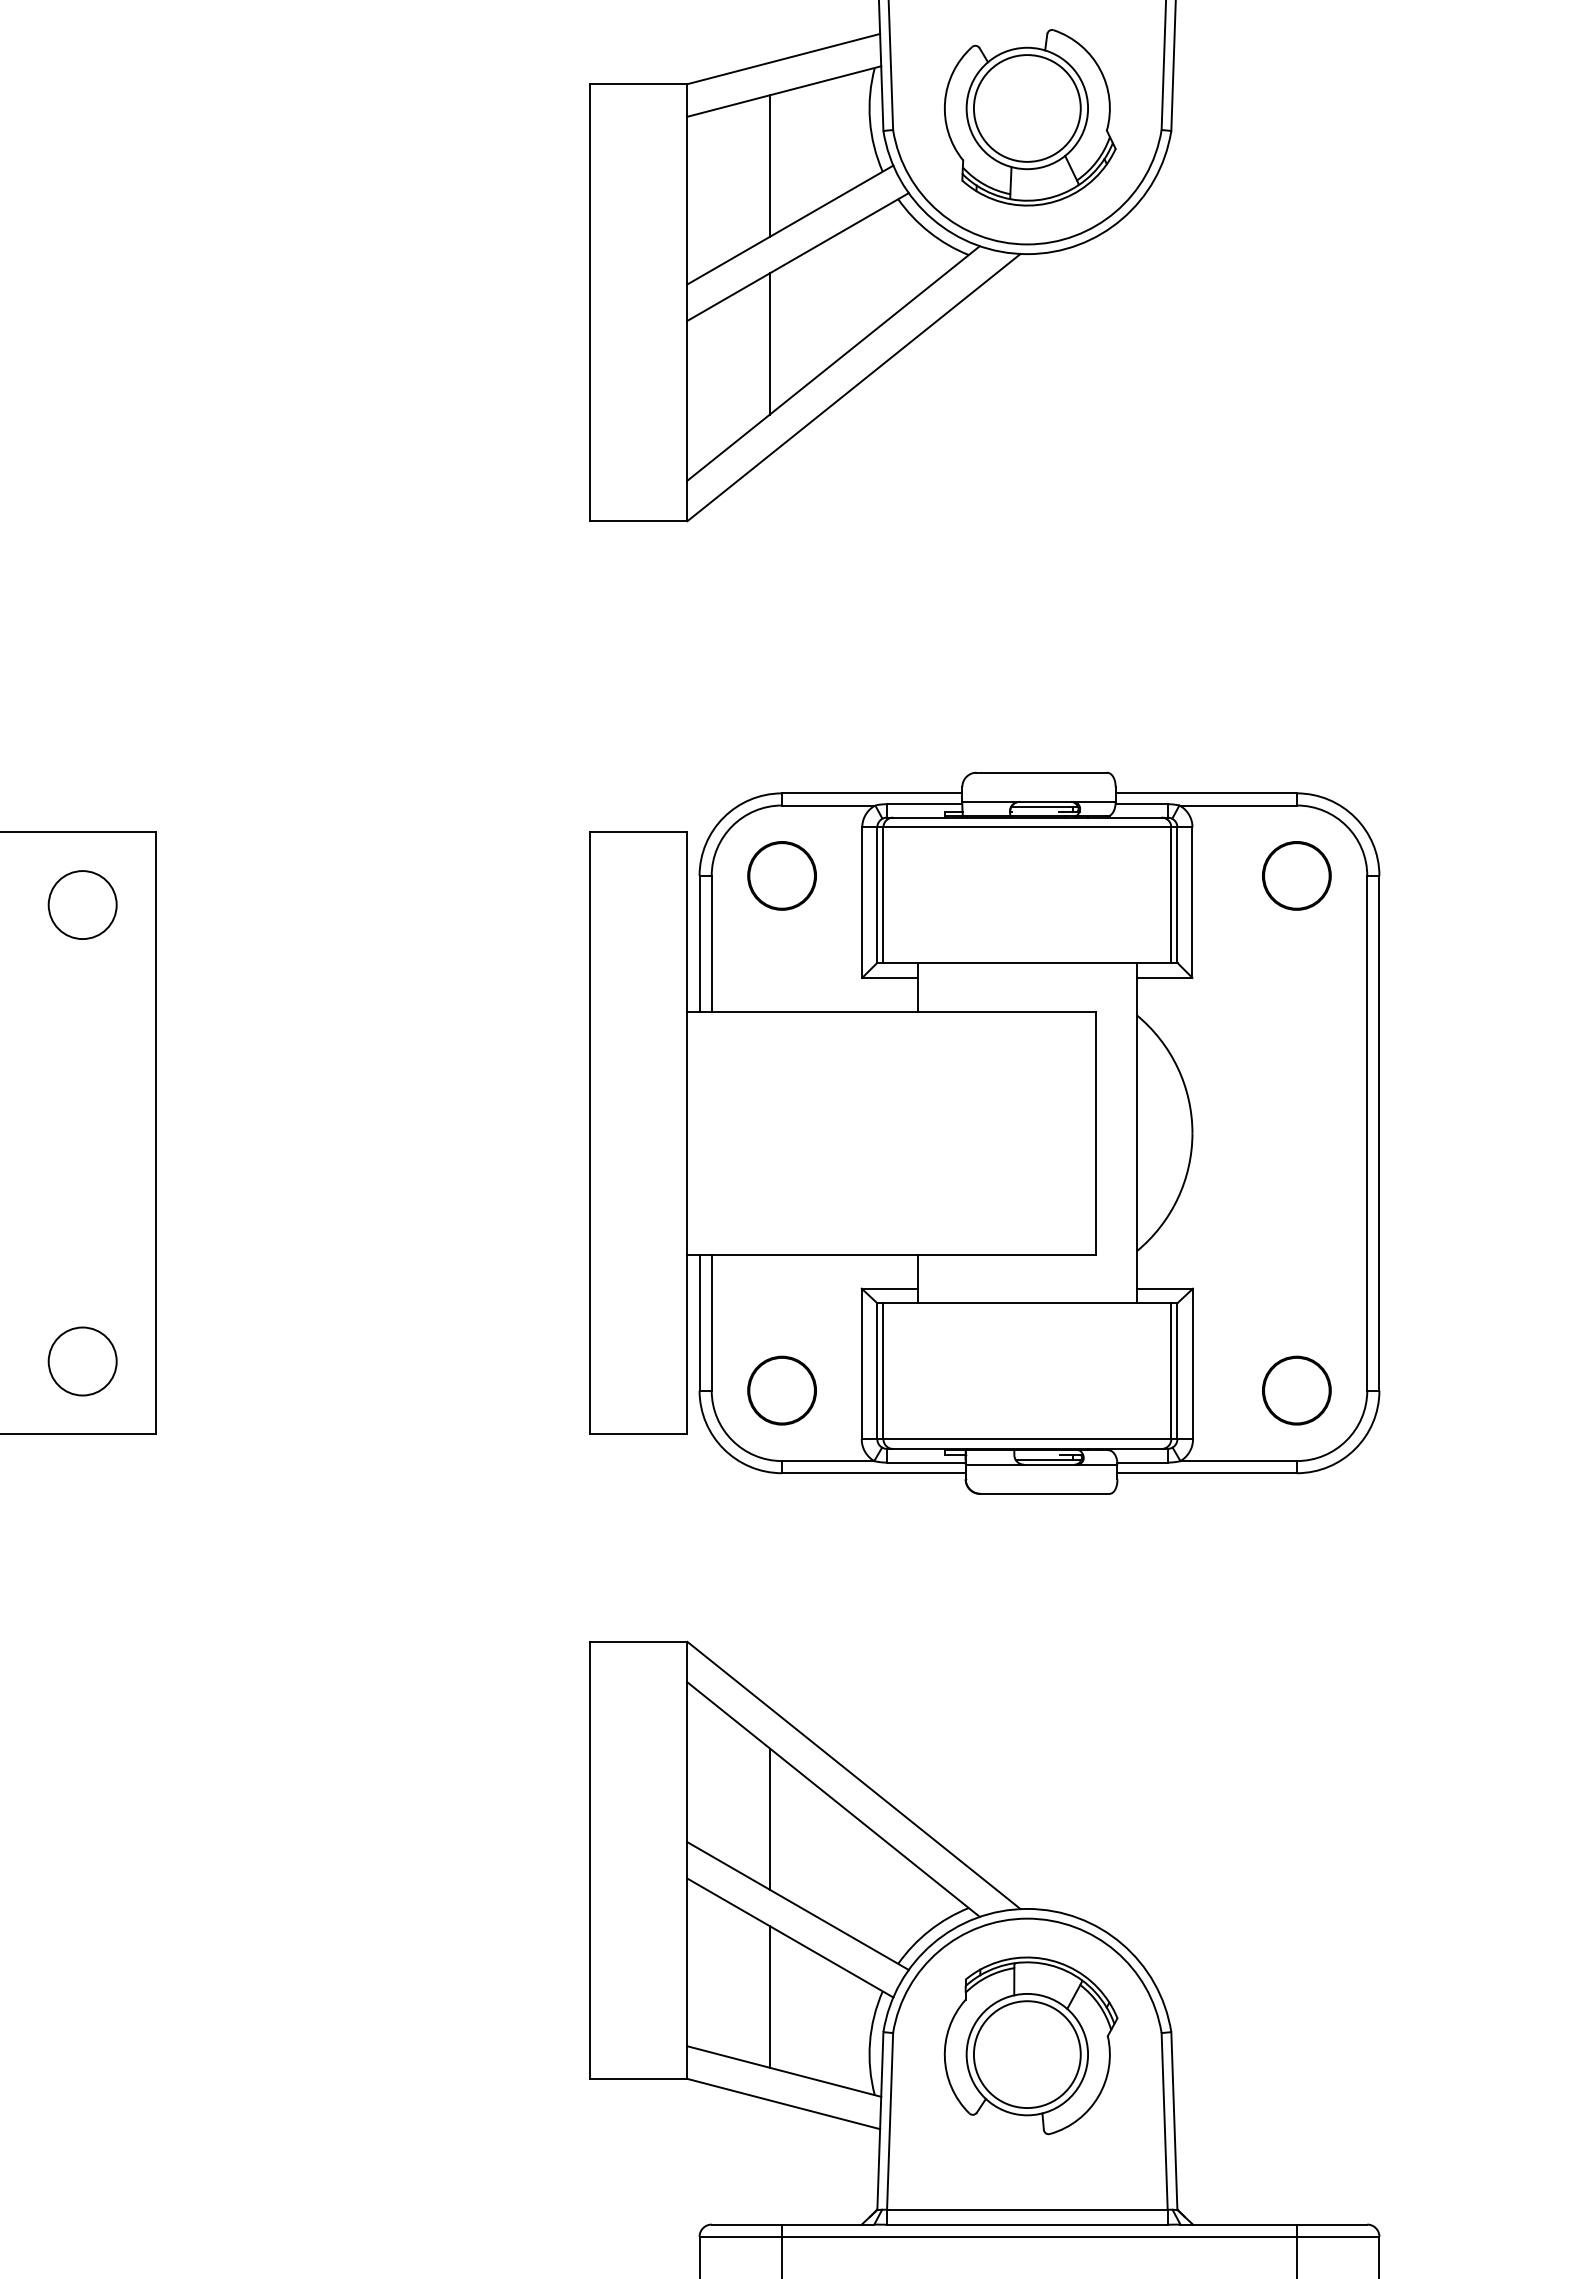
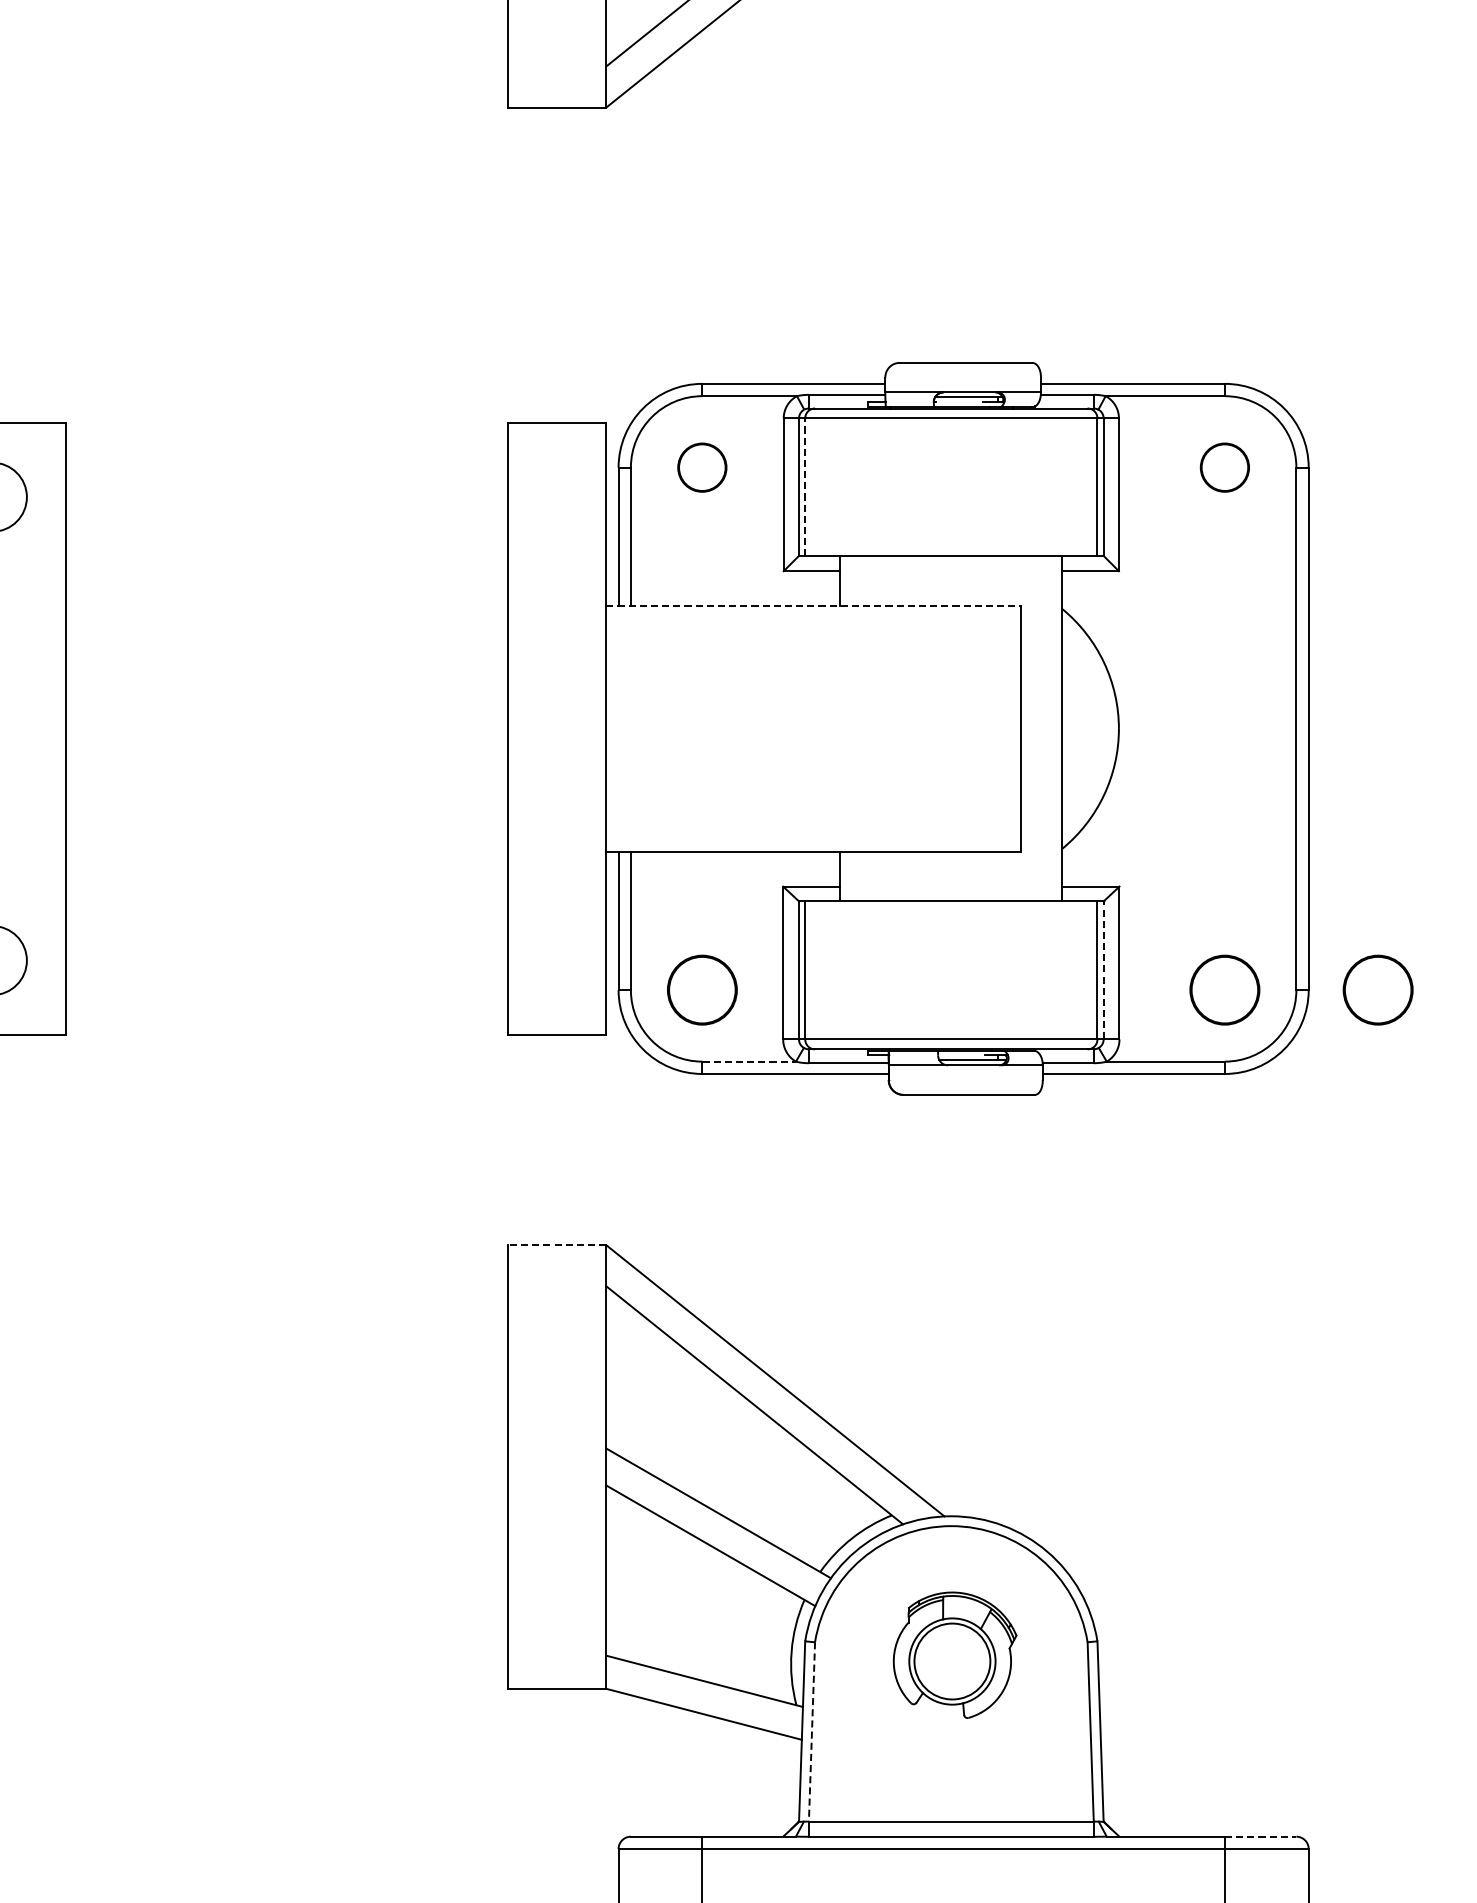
circle: (781, 875) -> (701, 467), size x0.7
circle: (1296, 875) -> (1224, 467), size x0.7
line: (883, 895) -> (805, 487), solid -> dashed
line: (892, 1011) -> (814, 605), solid -> dashed
line: (1177, 1371) -> (1103, 970), solid -> dashed
part: (1447, 1390) -> (1377, 990), added
line: (828, 1461) -> (749, 1062), solid -> dashed
line: (638, 1641) -> (556, 1244), solid -> dashed
line: (769, 1818) -> (689, 1424), removed
line: (769, 1996) -> (689, 1605), removed
part: (1030, 2045) -> (954, 1654), size x0.7
line: (890, 2121) -> (812, 1732), solid -> dashed
line: (1332, 2224) -> (1261, 1836), solid -> dashed

